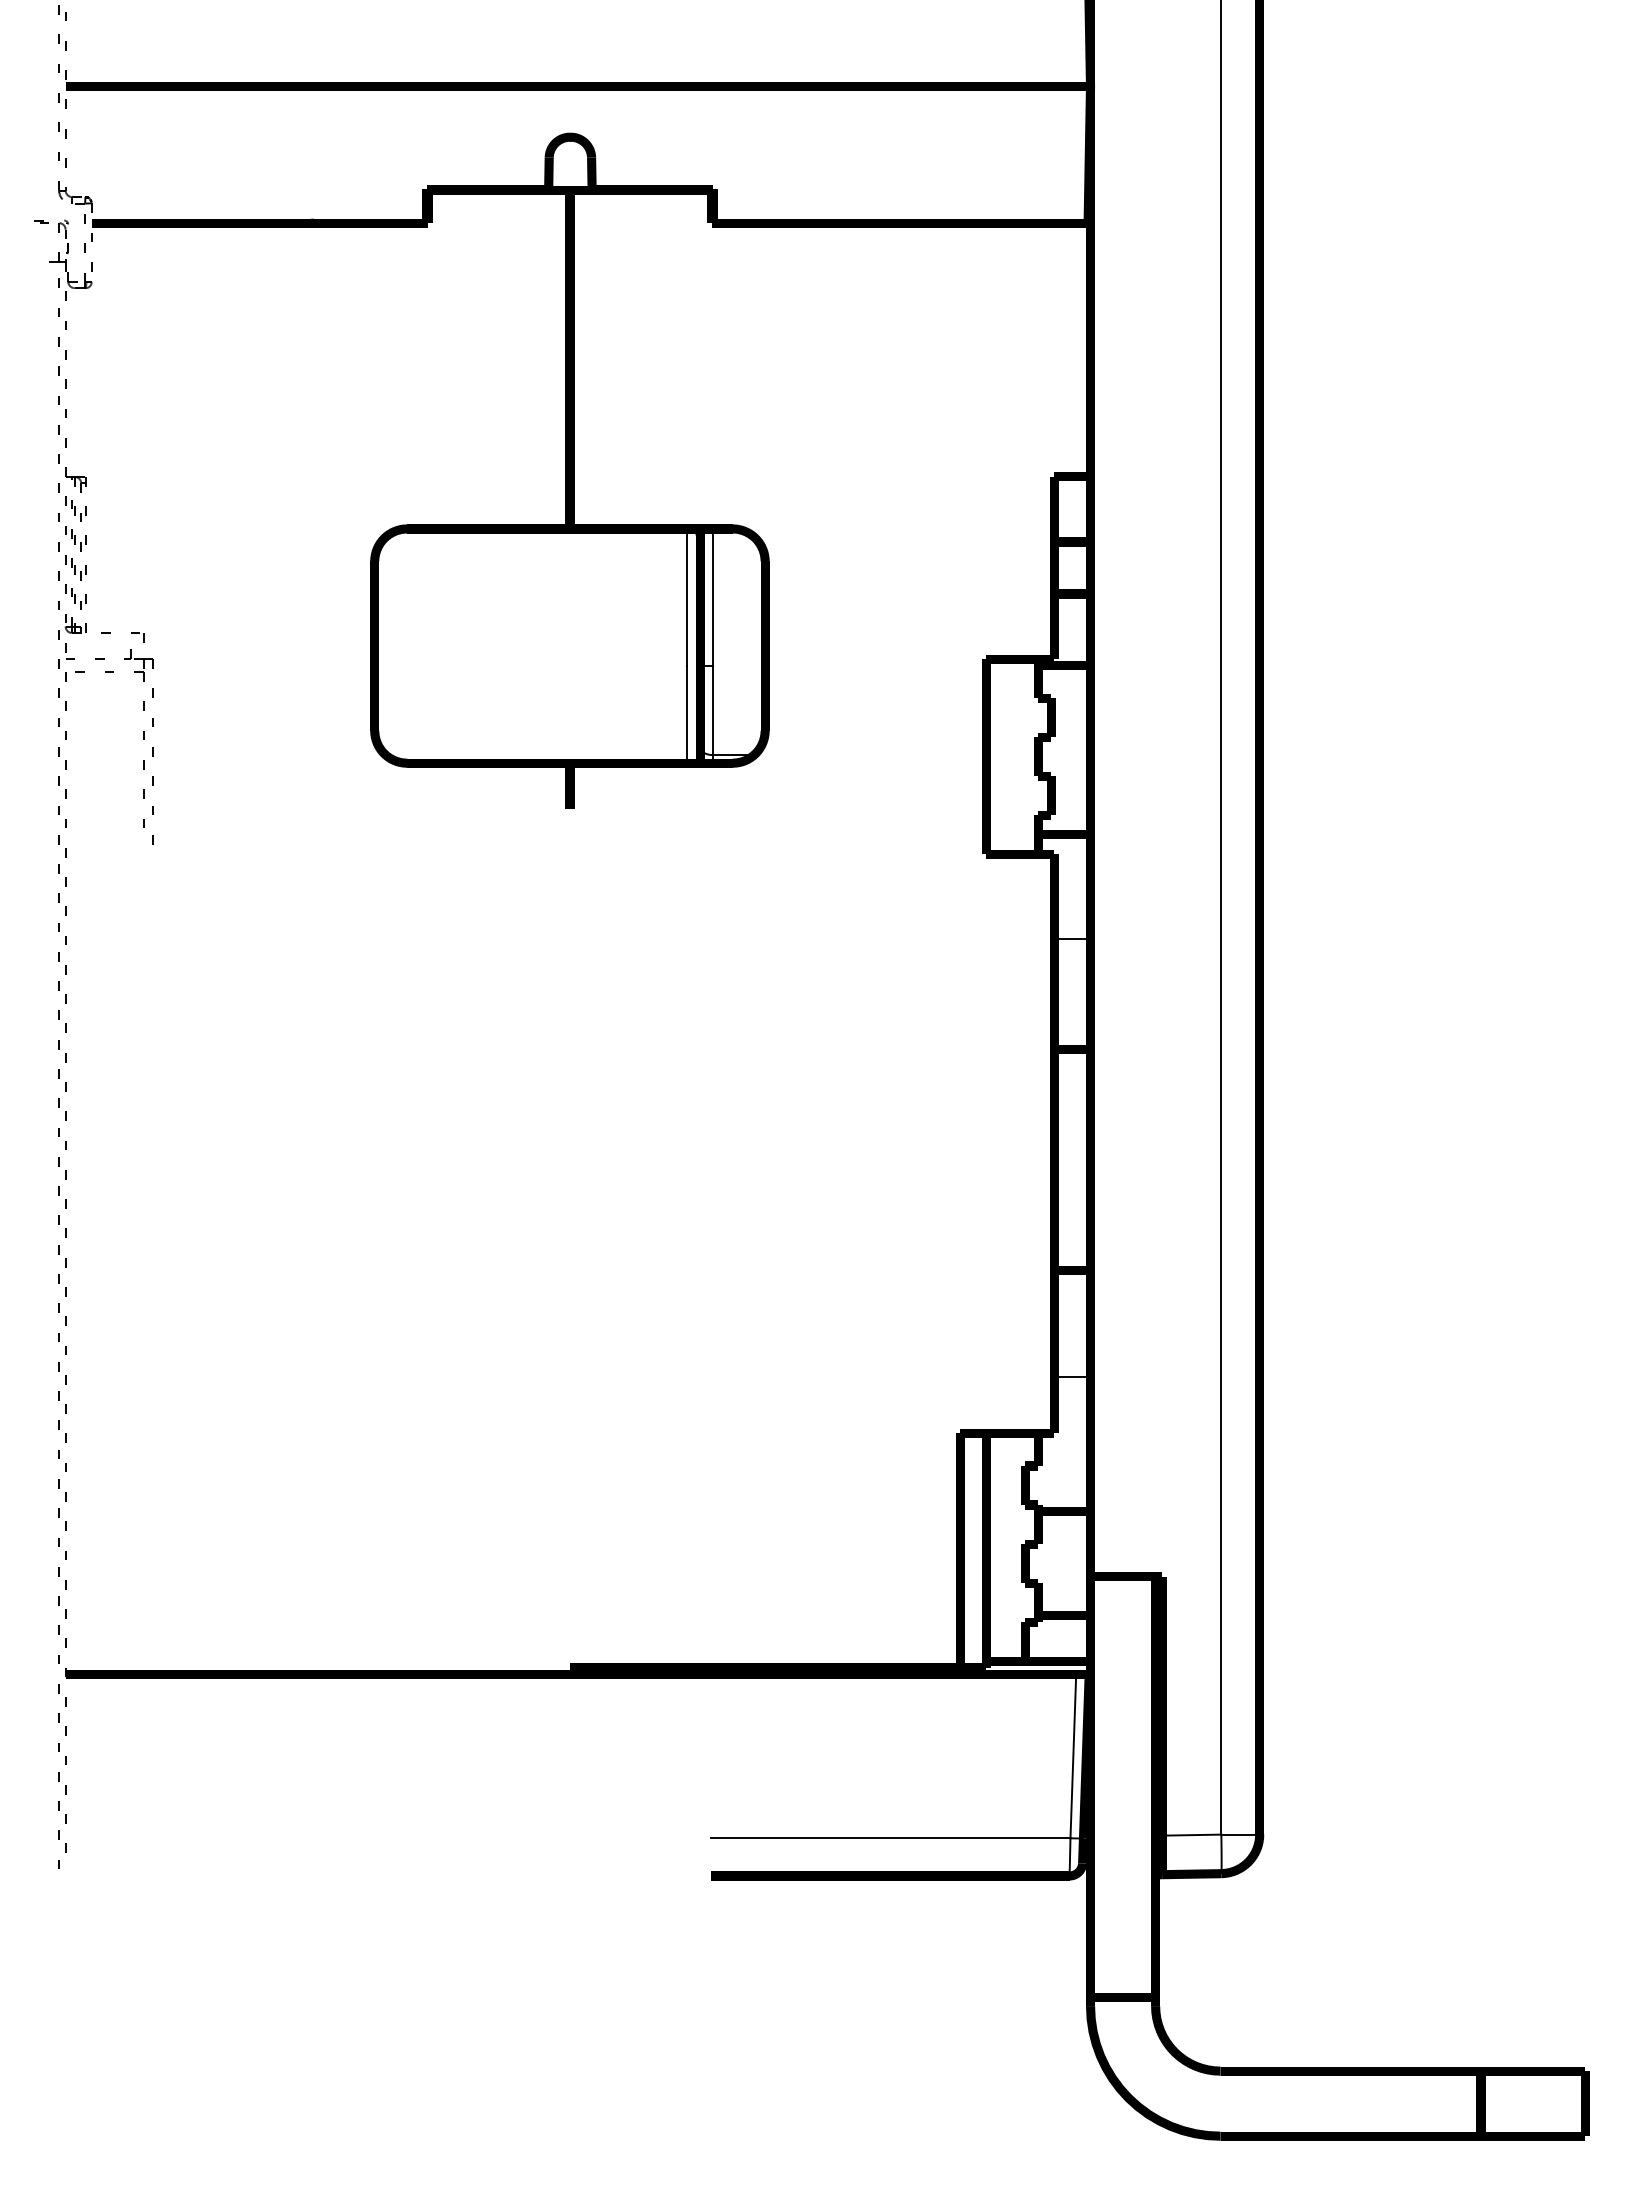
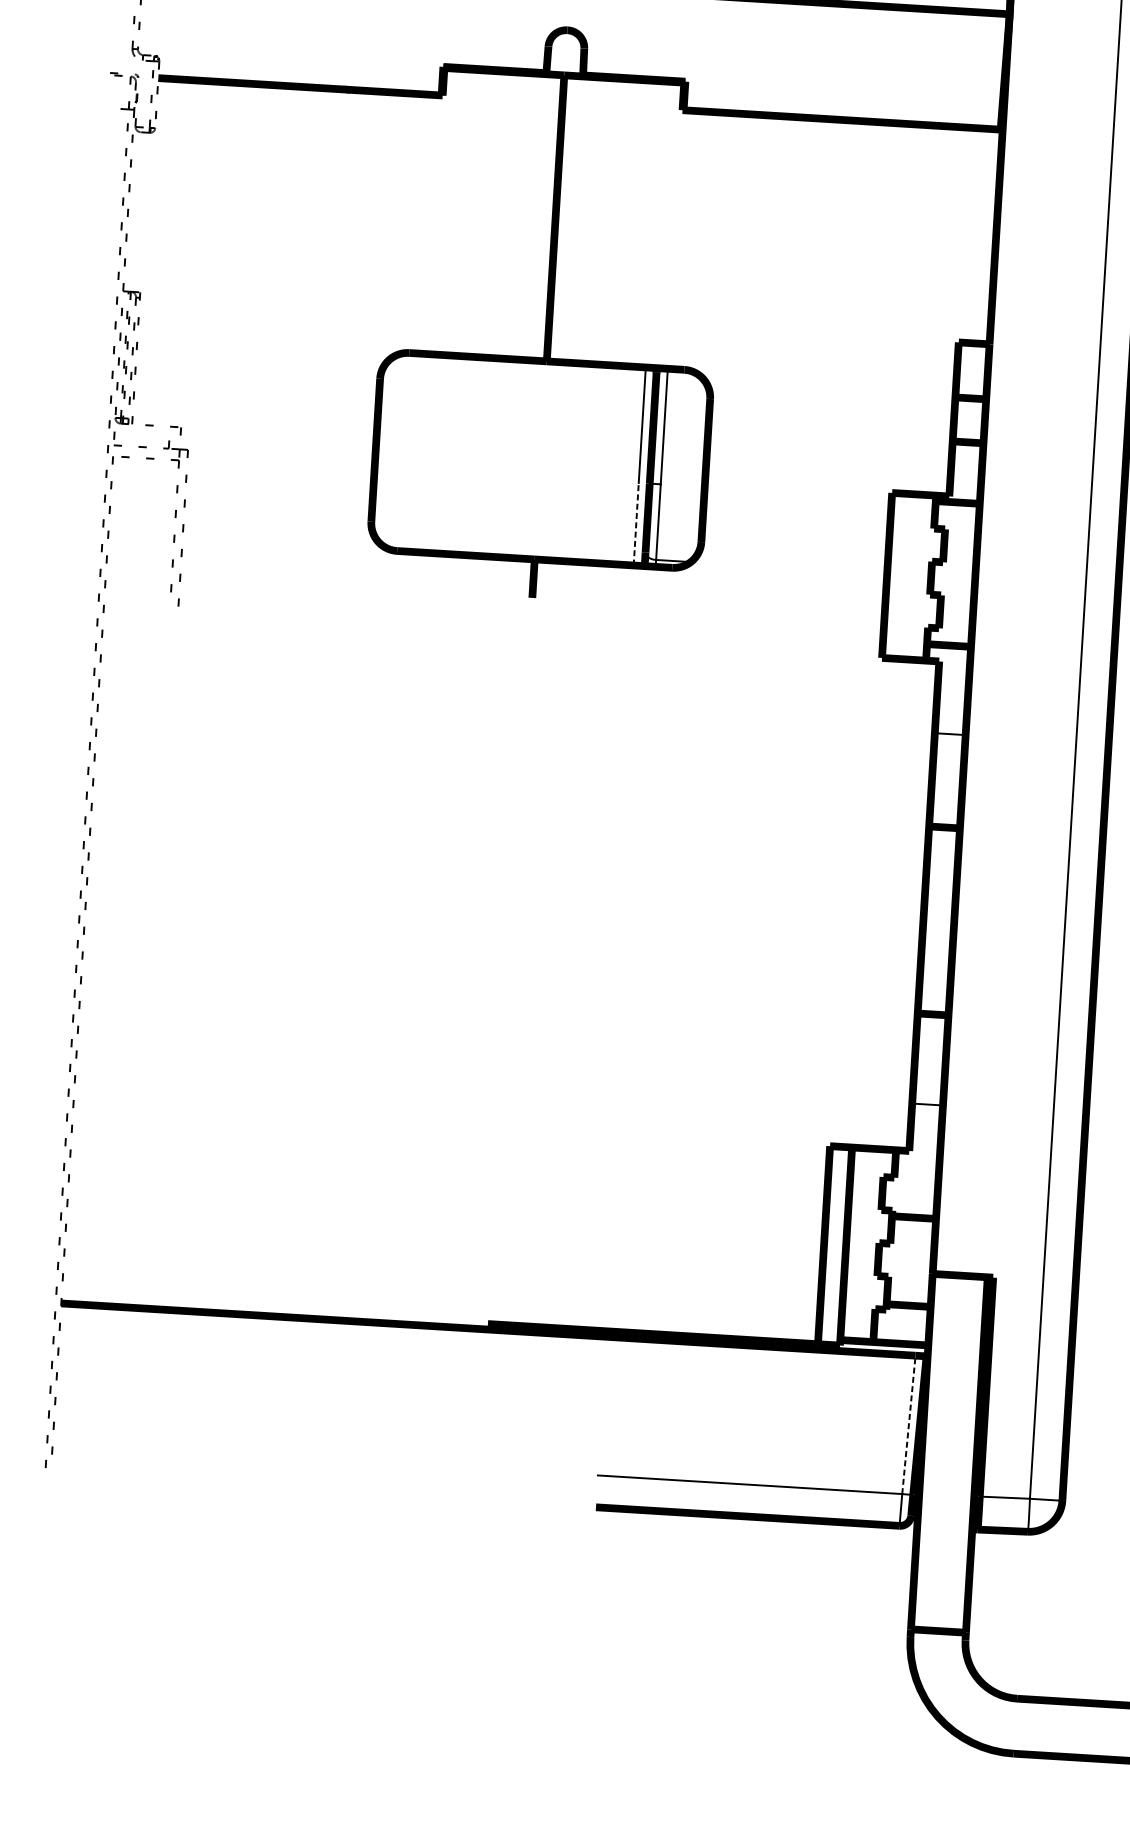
line: (687, 714) -> (636, 524), solid -> dashed
line: (1073, 1755) -> (909, 1424), solid -> dashed

